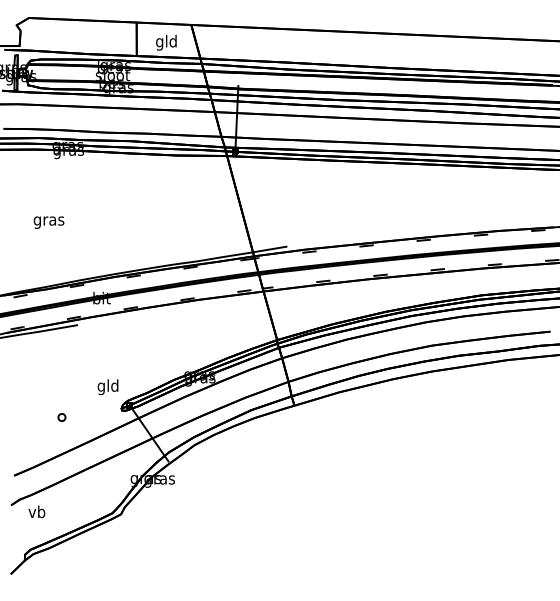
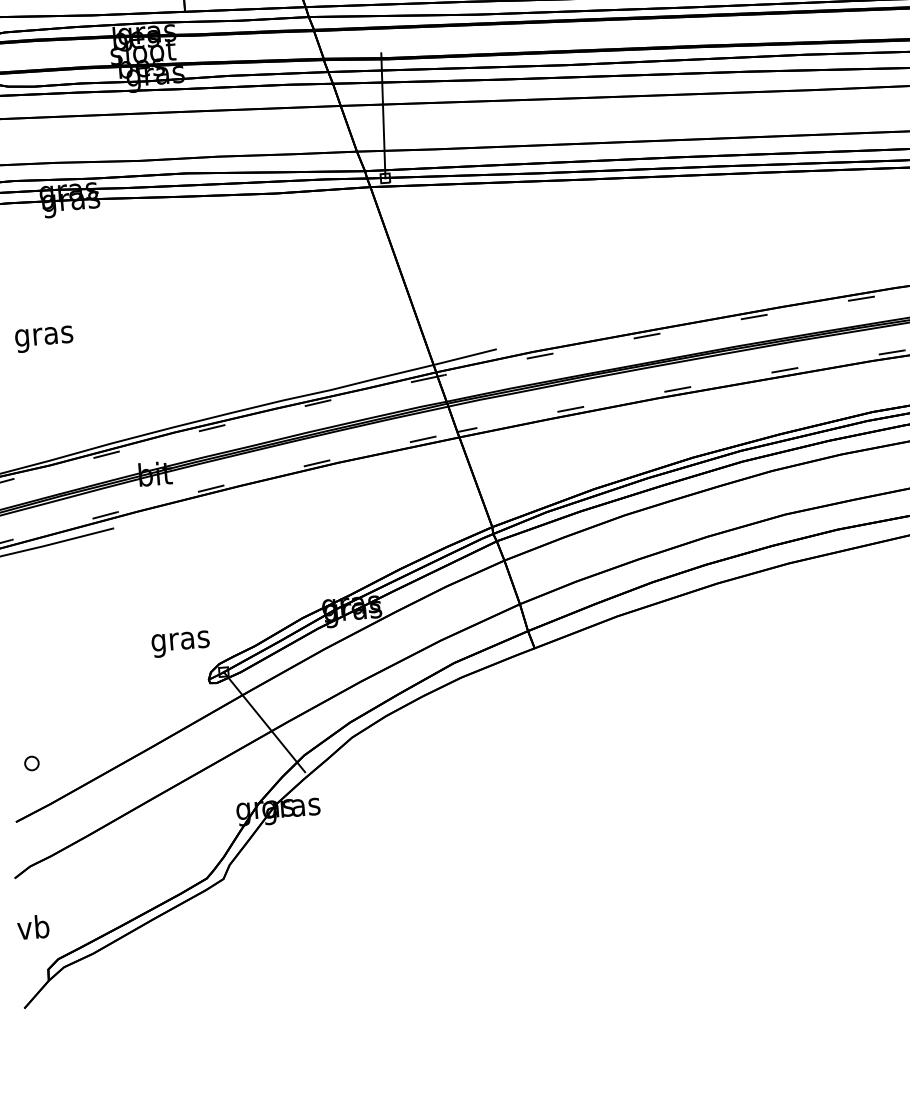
text: (108, 387) -> (180, 641), gld -> gras
part: (61, 417) -> (31, 763), moved
text: (36, 511) -> (32, 926), moved

